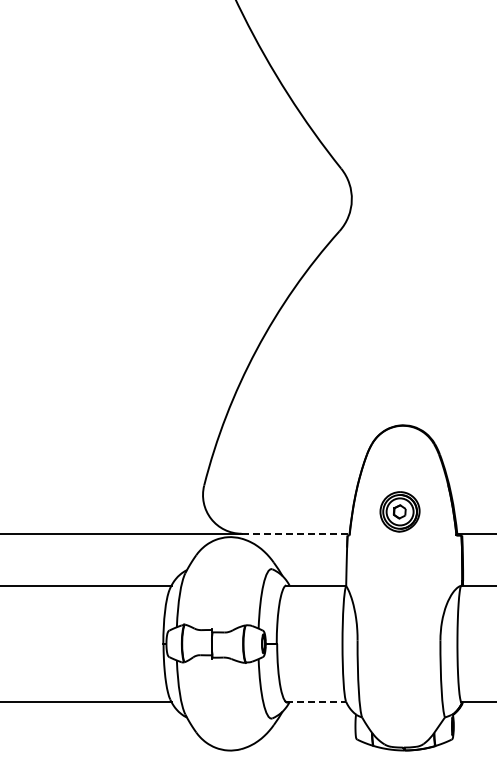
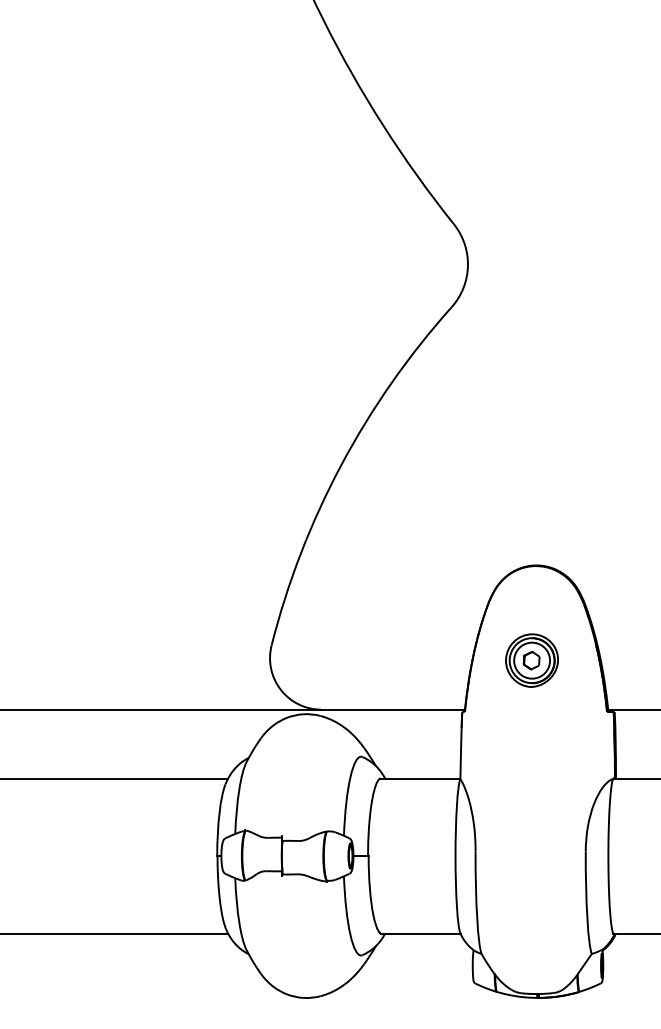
part: (399, 511) -> (531, 660), moved
line: (296, 533) -> (394, 709), dashed -> solid
line: (316, 702) -> (420, 934), dashed -> solid

